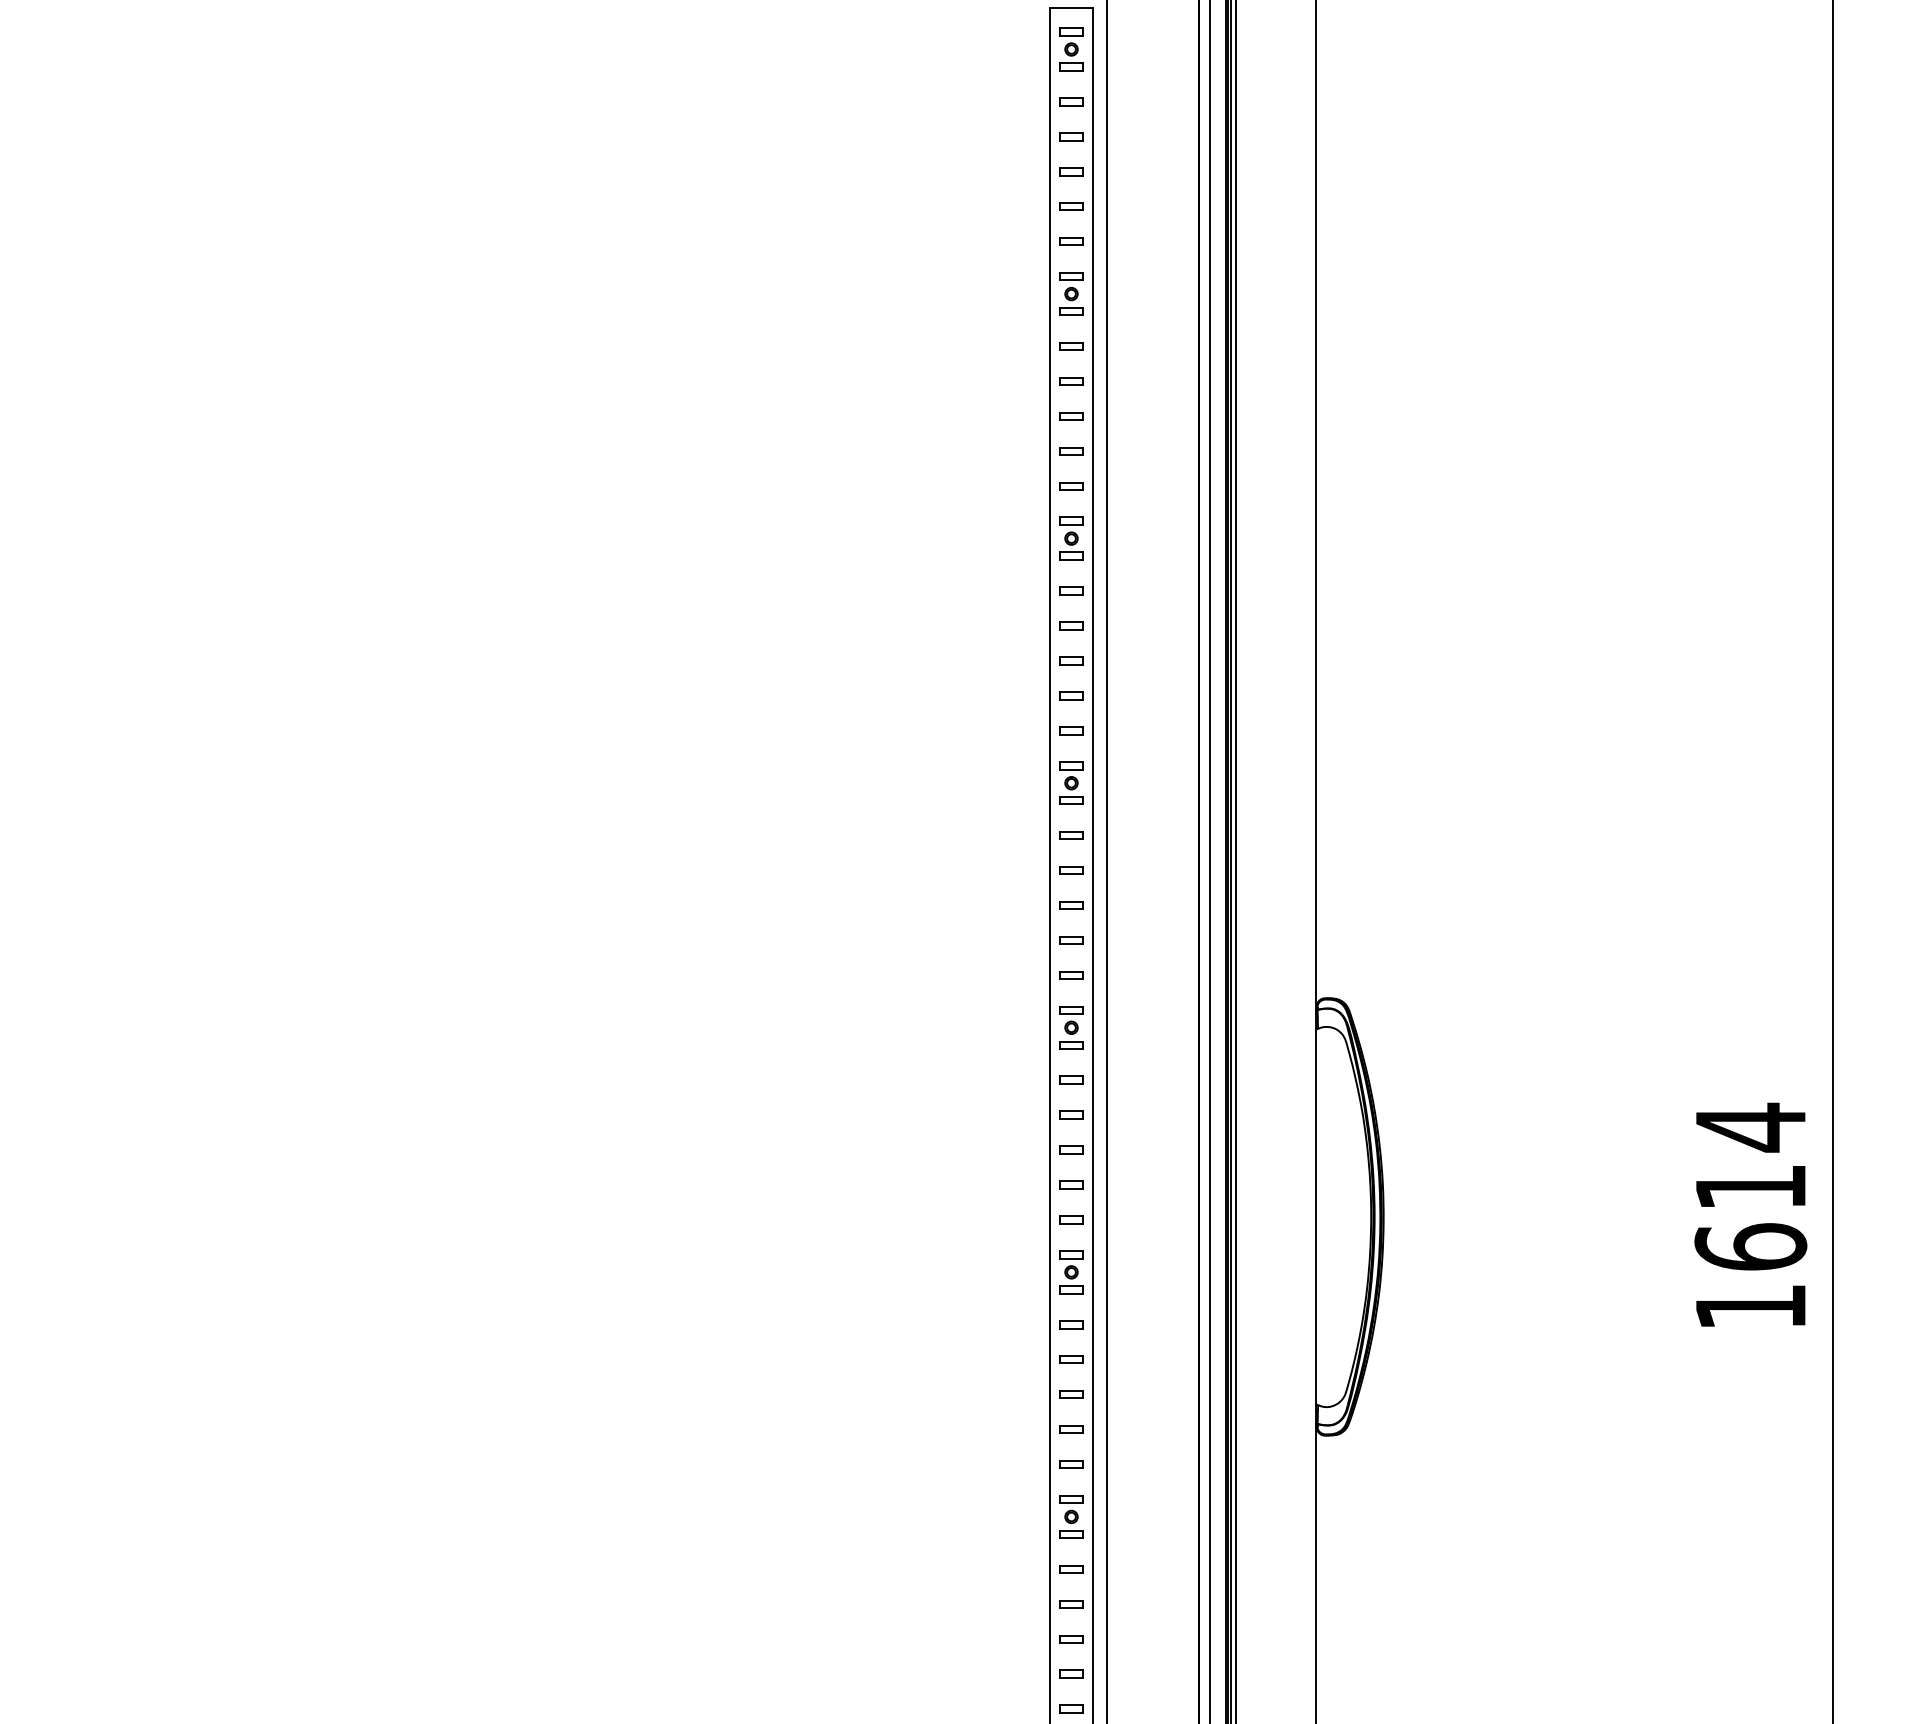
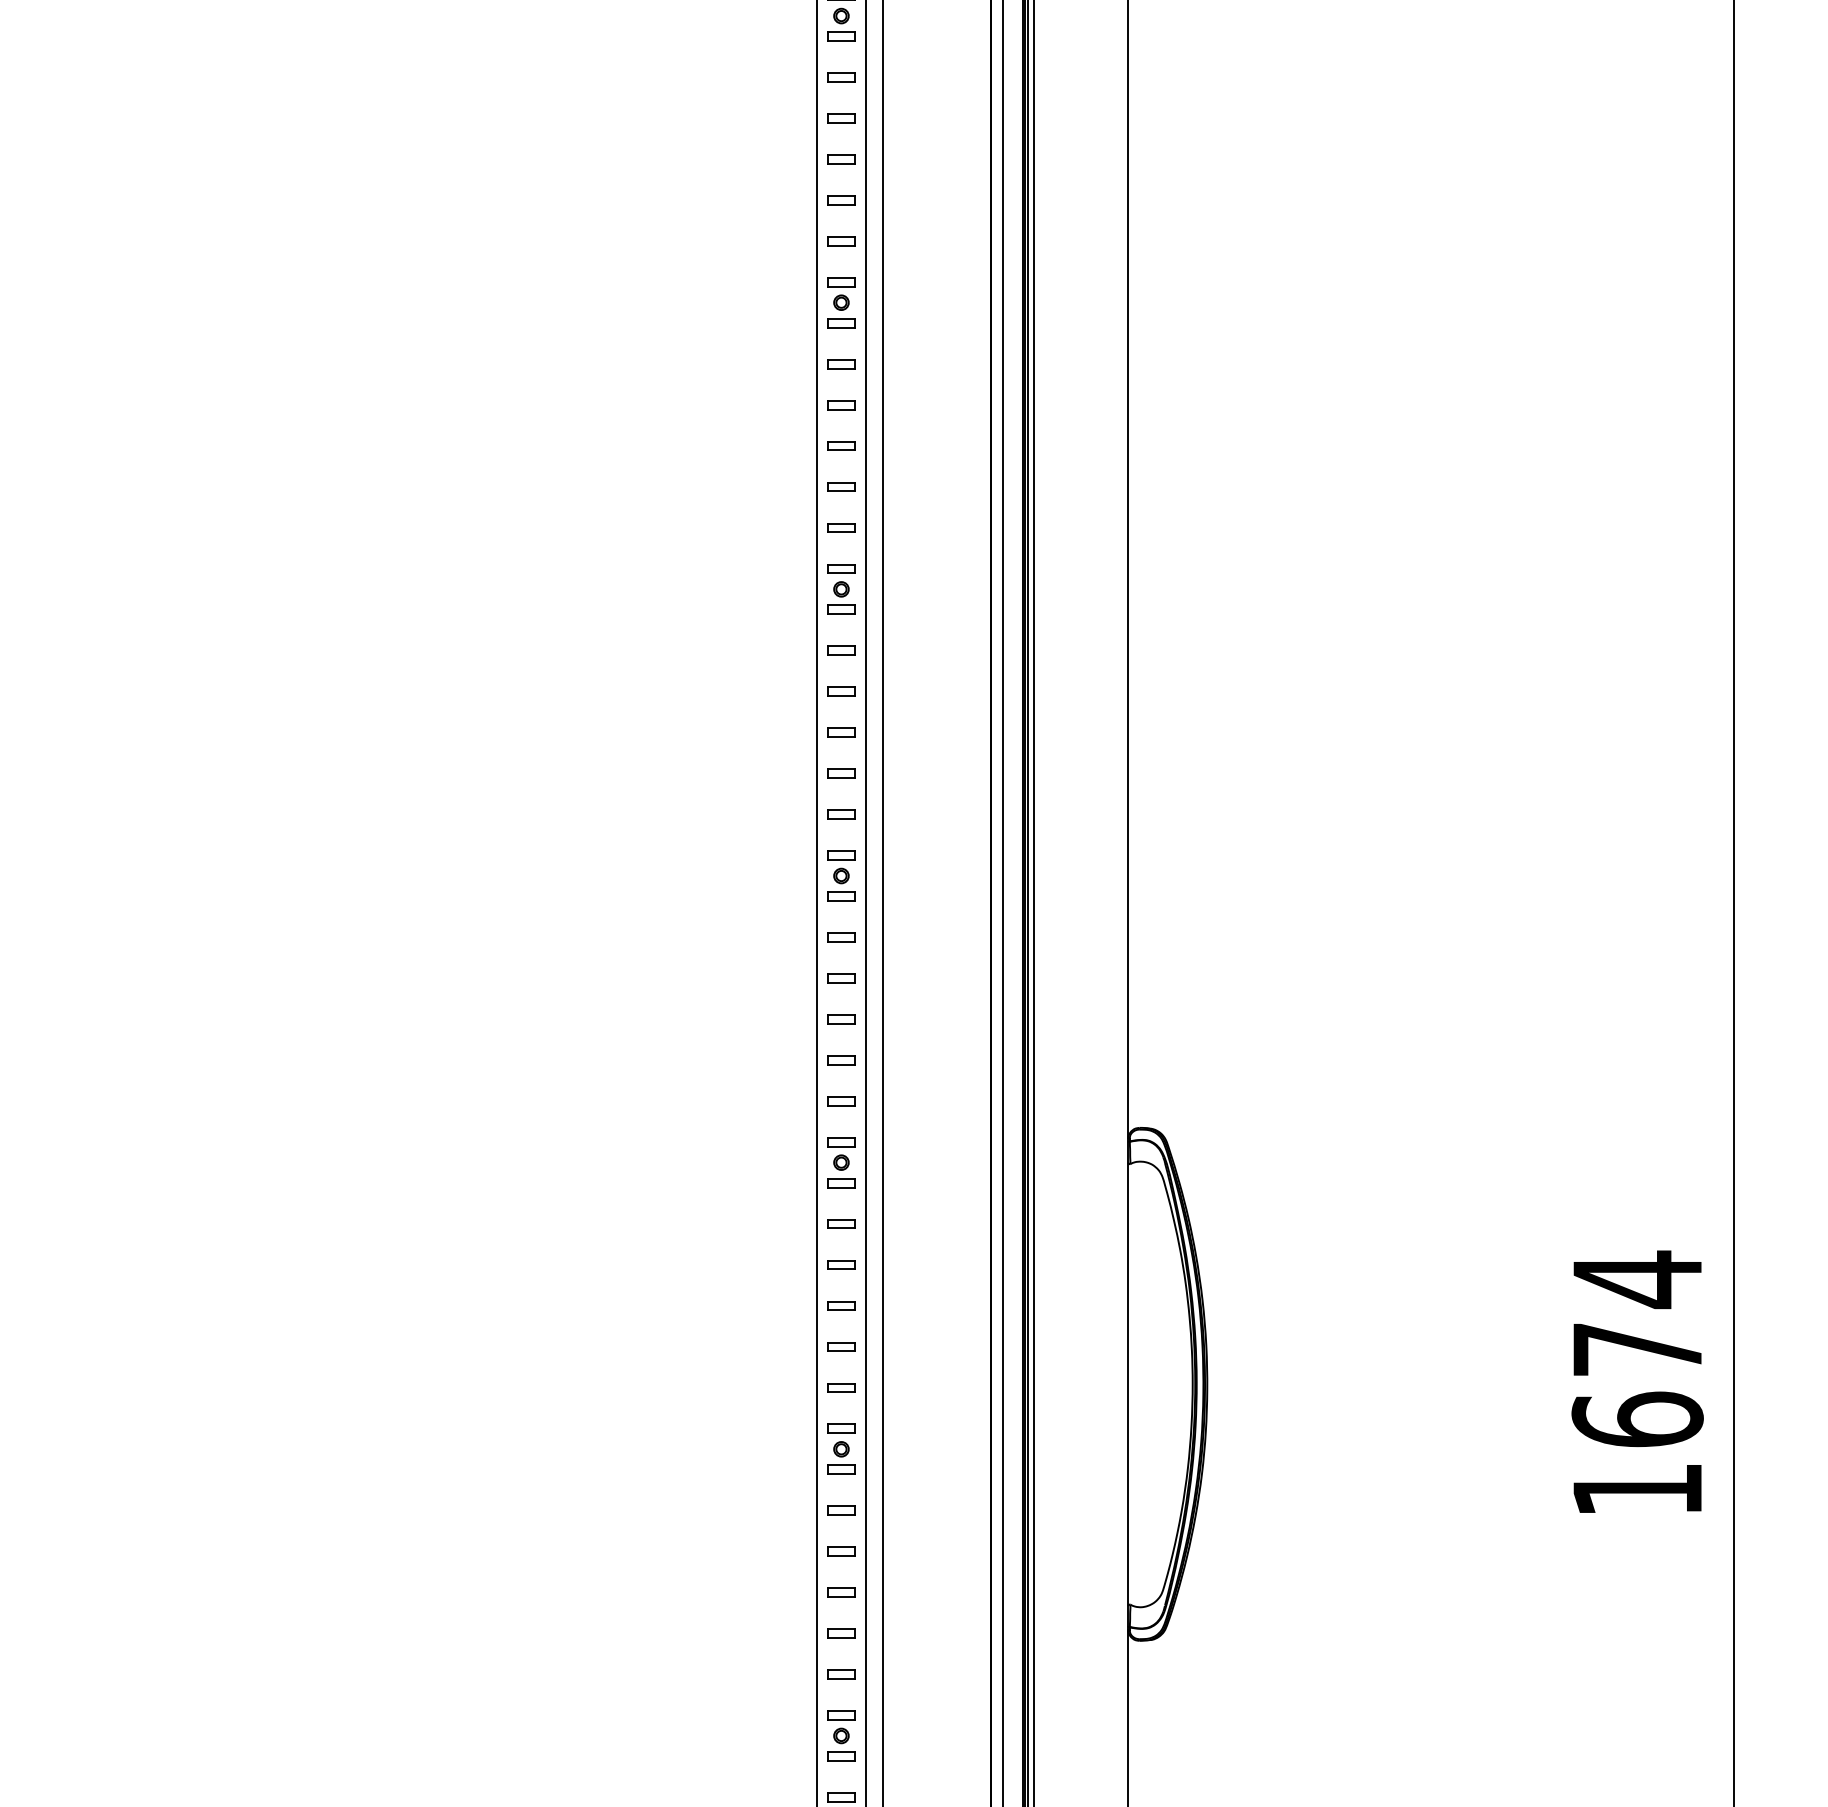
text: (1750, 1187) -> (1637, 1349), 1614 -> 1674

